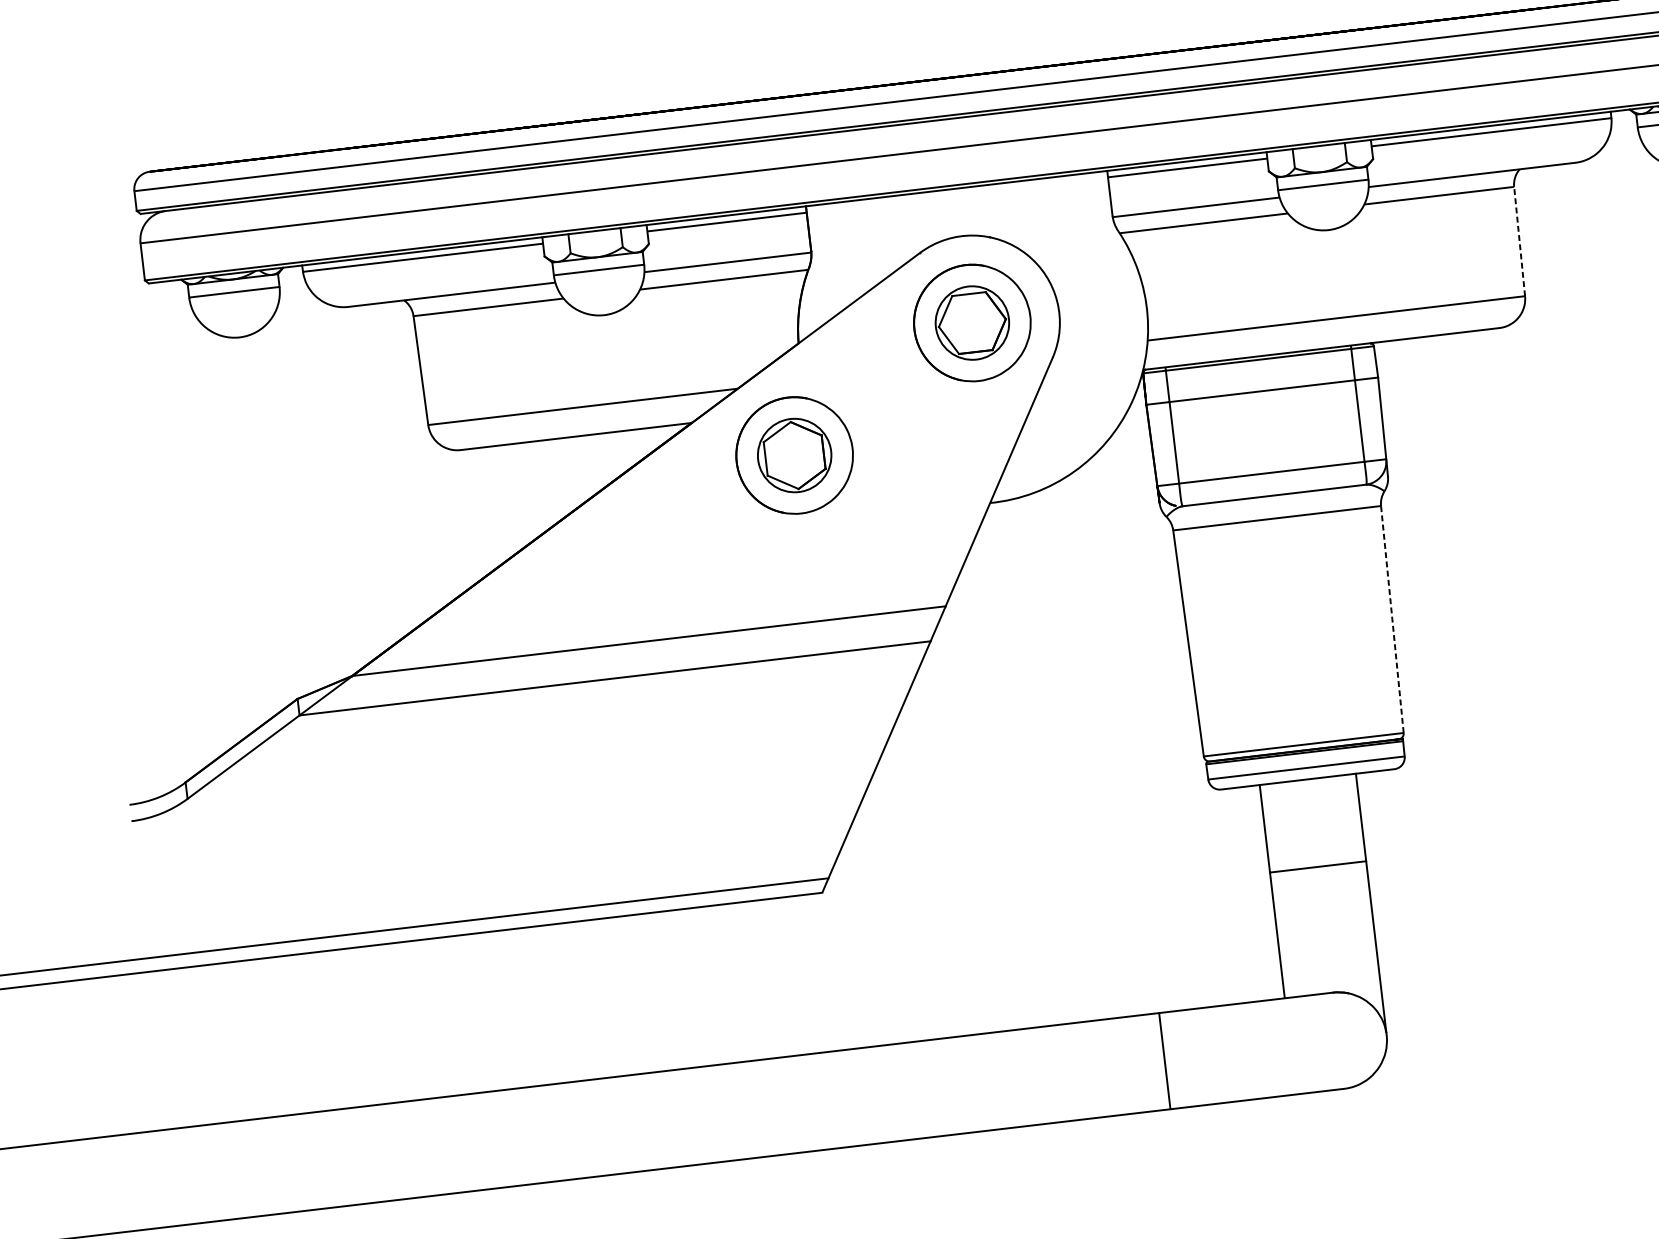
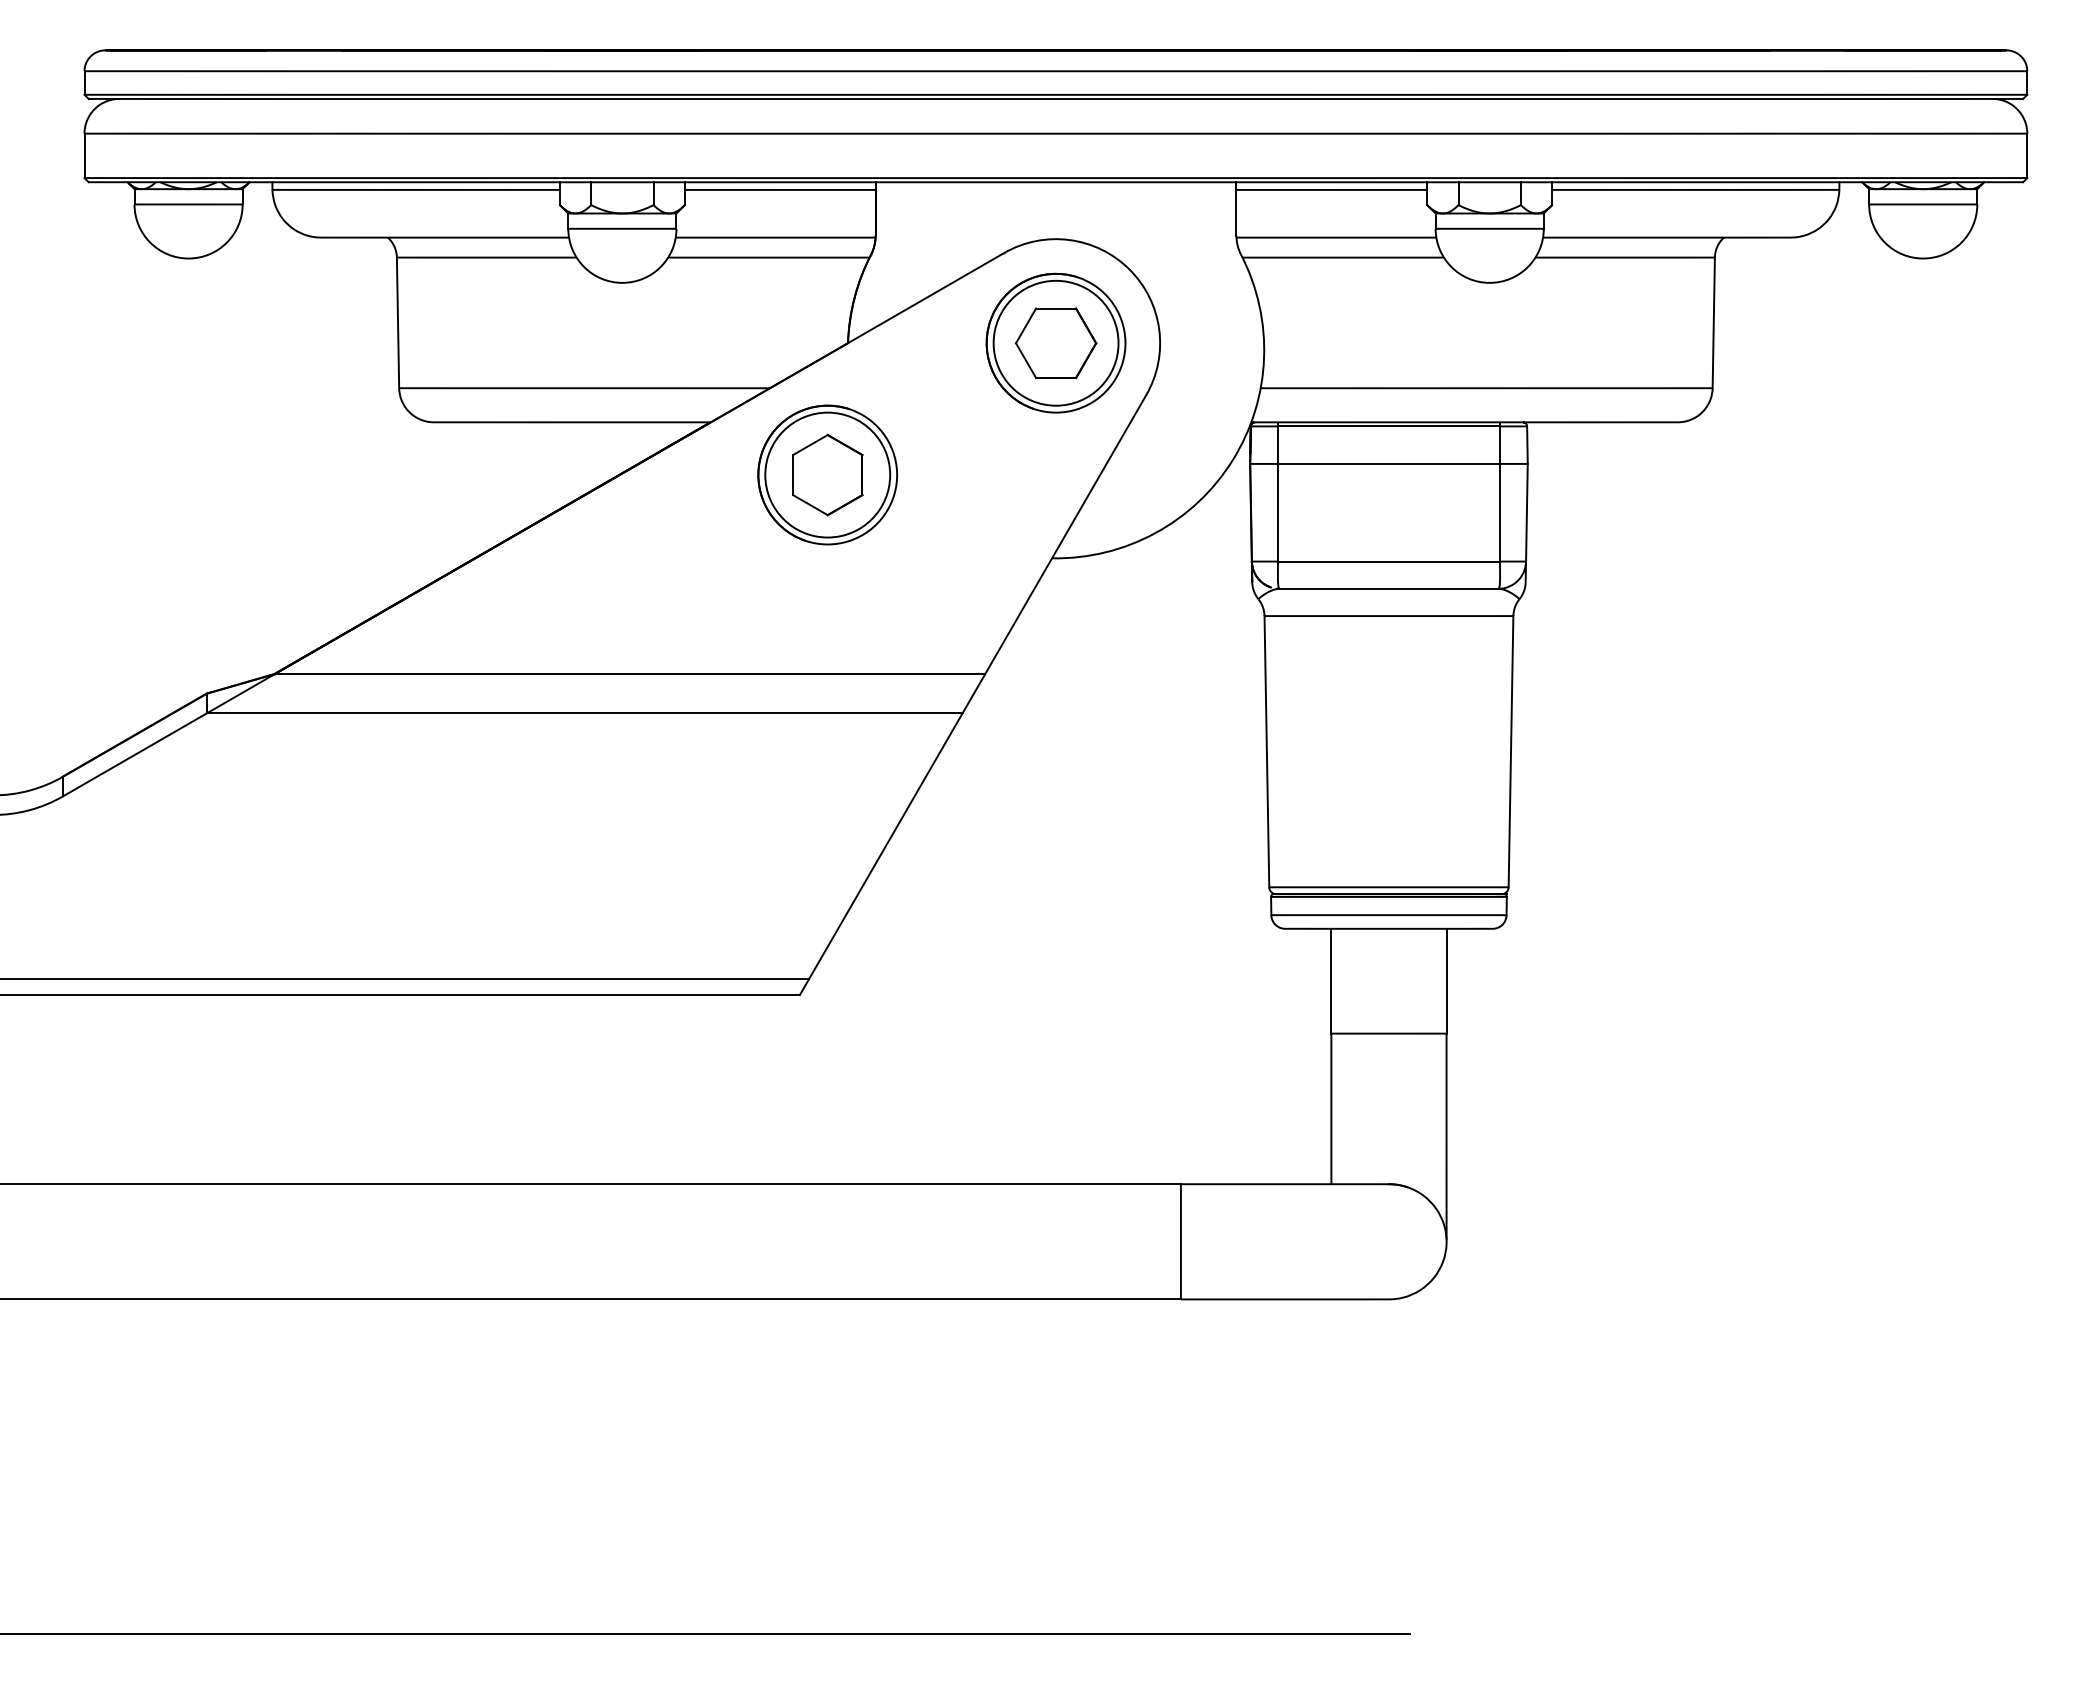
line: (1519, 241) -> (1713, 322), dashed -> solid
circle: (971, 322) -> (1055, 342), size x1.43
circle: (794, 455) -> (827, 474), size x1.43
line: (1392, 619) -> (1511, 751), dashed -> solid

